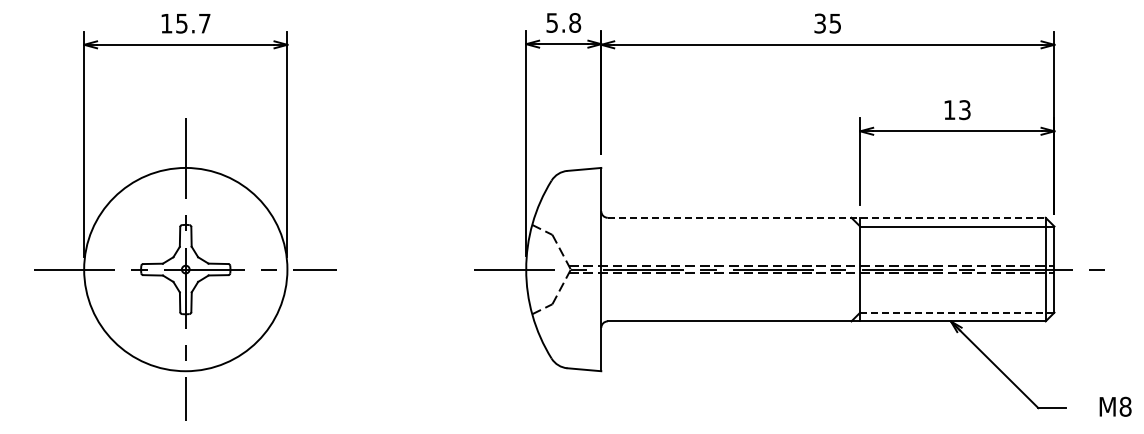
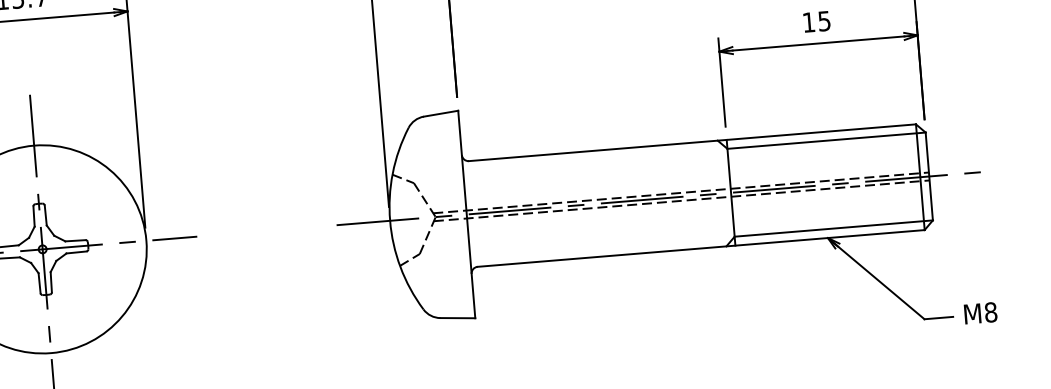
text: (964, 109) -> (824, 20), 13 -> 15
line: (826, 217) -> (692, 142), dashed -> solid
line: (957, 312) -> (833, 228), dashed -> solid
text: (1115, 406) -> (980, 312), moved

